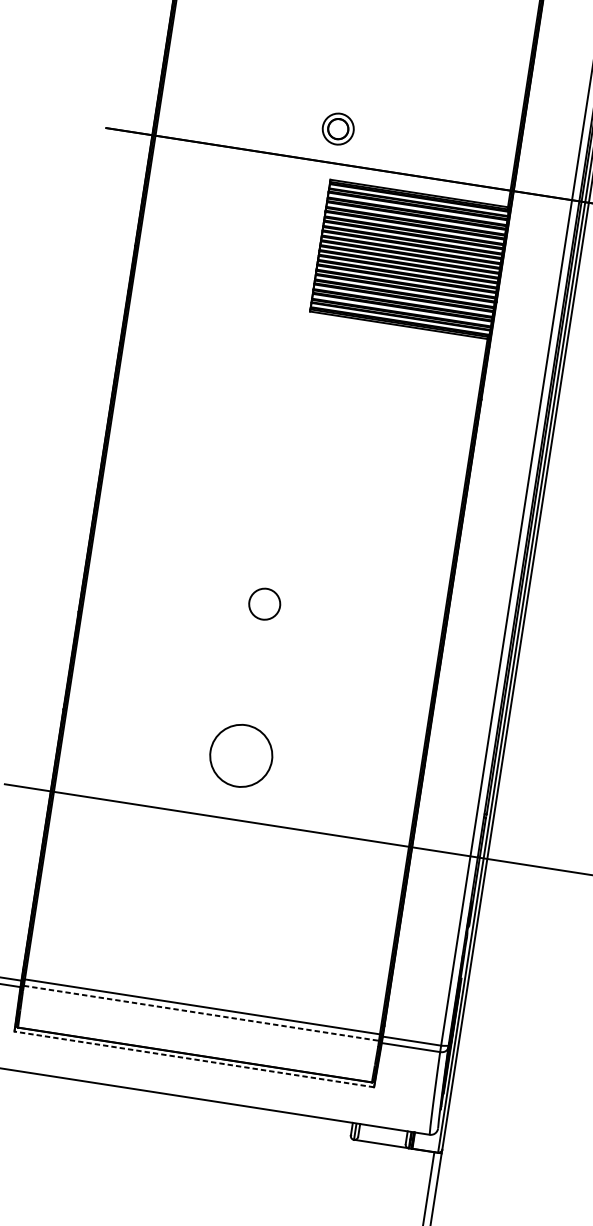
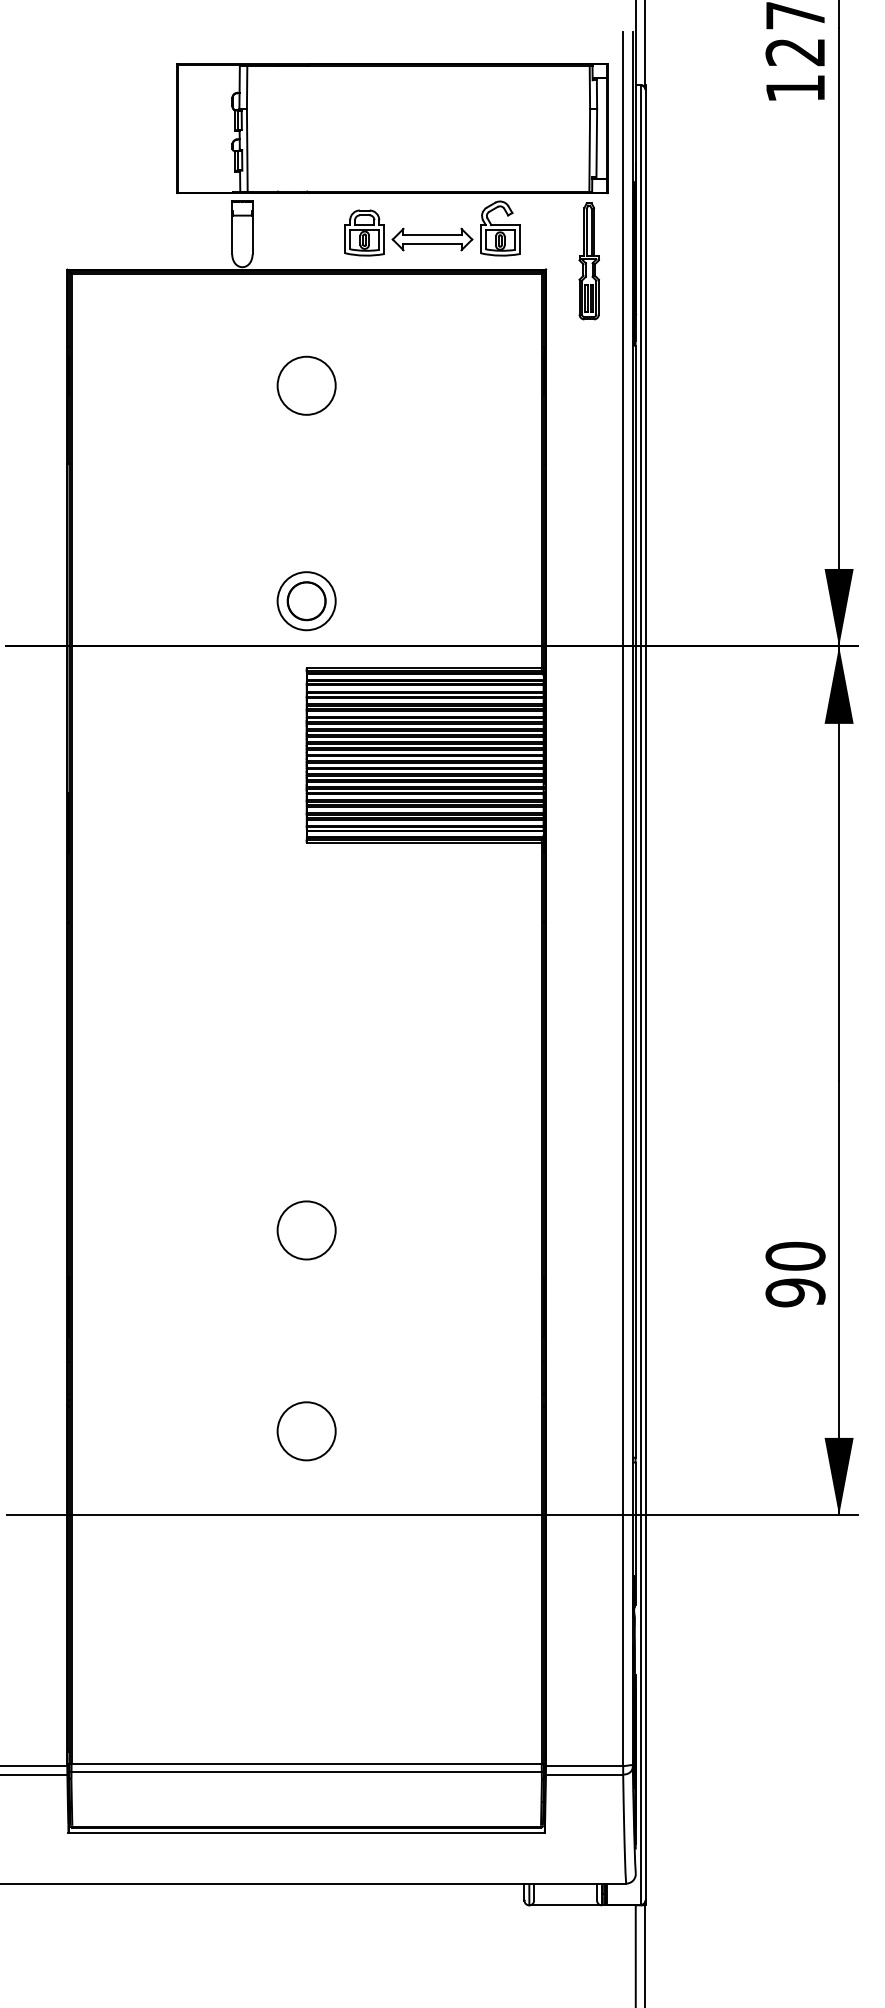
part: (338, 129) -> (306, 601), size x1.43
circle: (264, 604) -> (306, 1230), size x1.43
circle: (241, 756) -> (306, 1431), size x0.71
line: (202, 1013) -> (307, 1772), dashed -> solid
line: (194, 1059) -> (306, 1833), dashed -> solid

